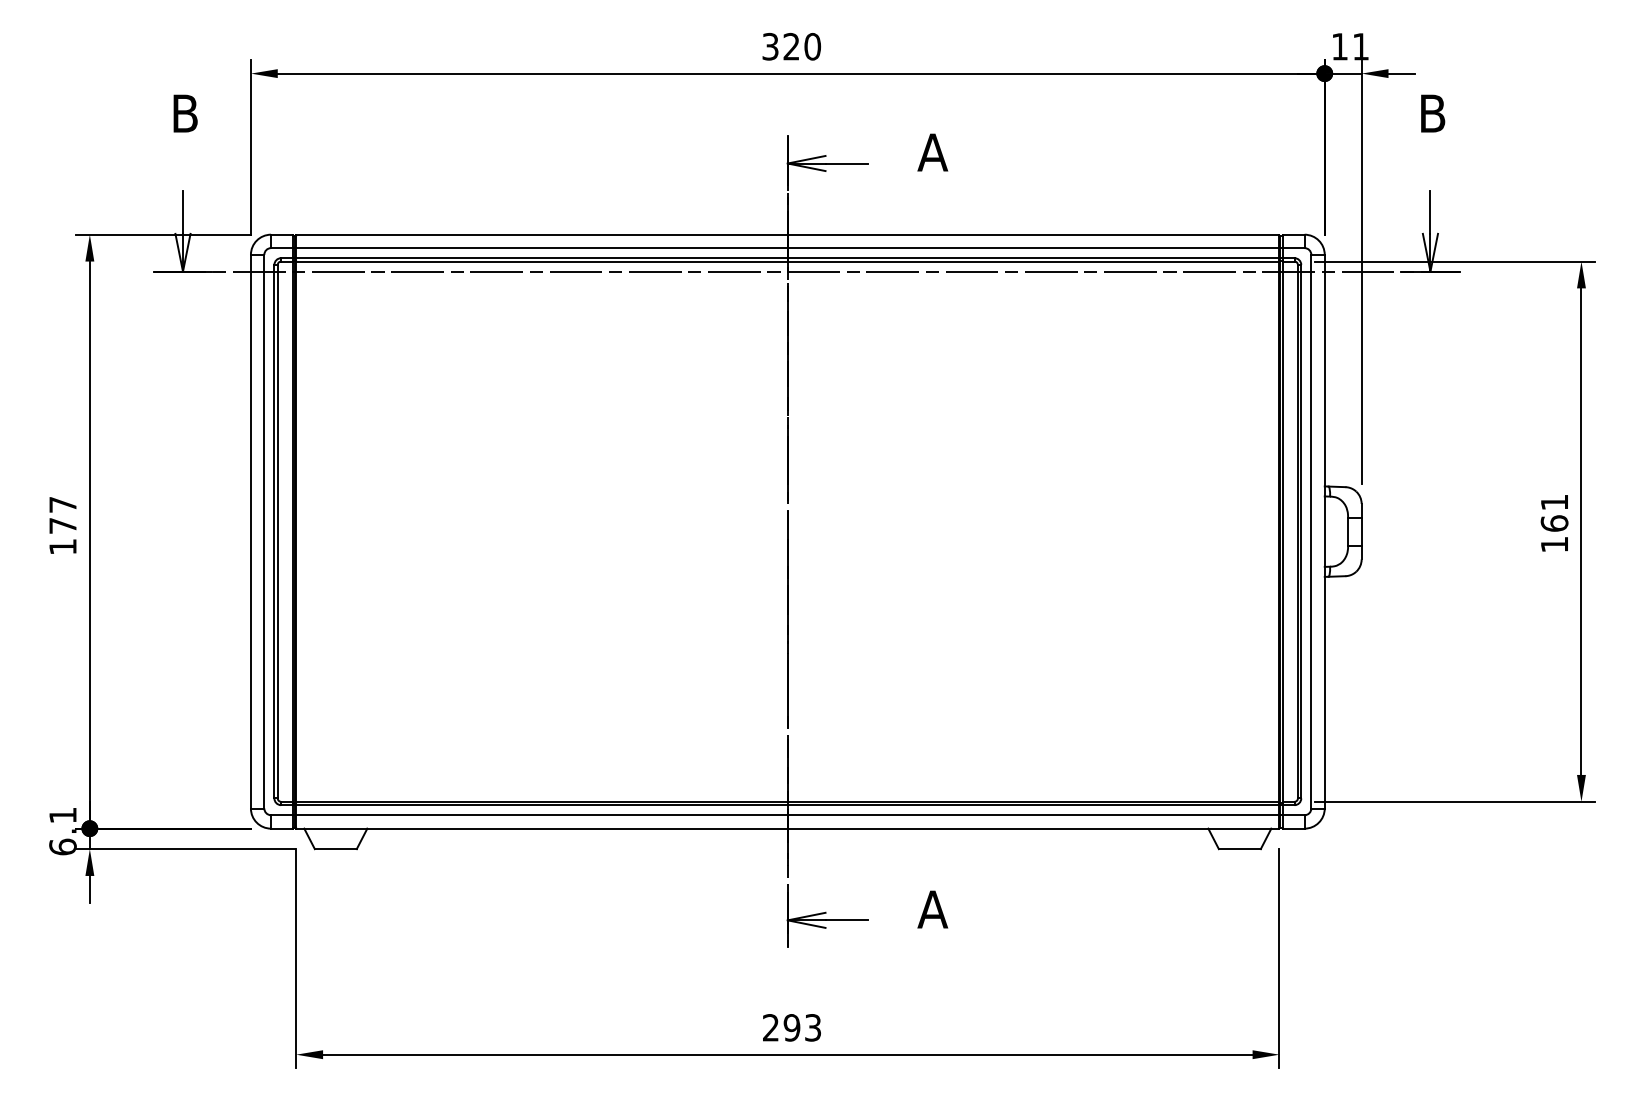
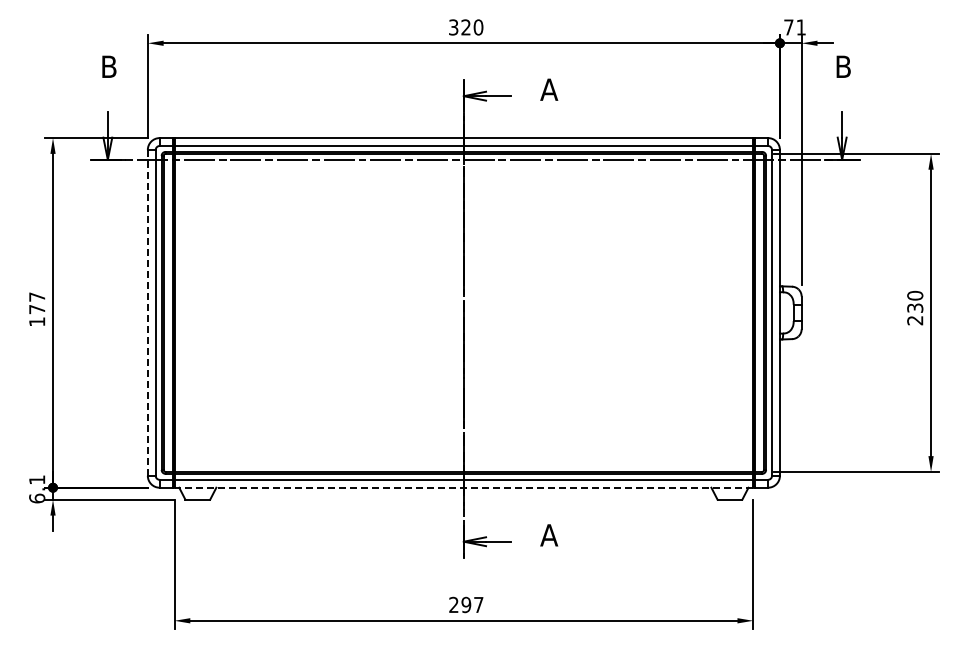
text: (1339, 46) -> (788, 27), 11 -> 71
text: (1555, 522) -> (915, 307), 161 -> 230
line: (250, 530) -> (147, 312), solid -> dashed
line: (787, 828) -> (463, 487), solid -> dashed
text: (812, 1027) -> (478, 604), 293 -> 297

